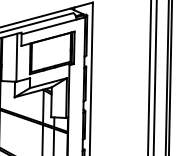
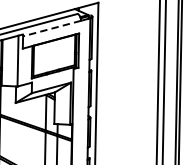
line: (48, 27) -> (51, 29), solid -> dashed

